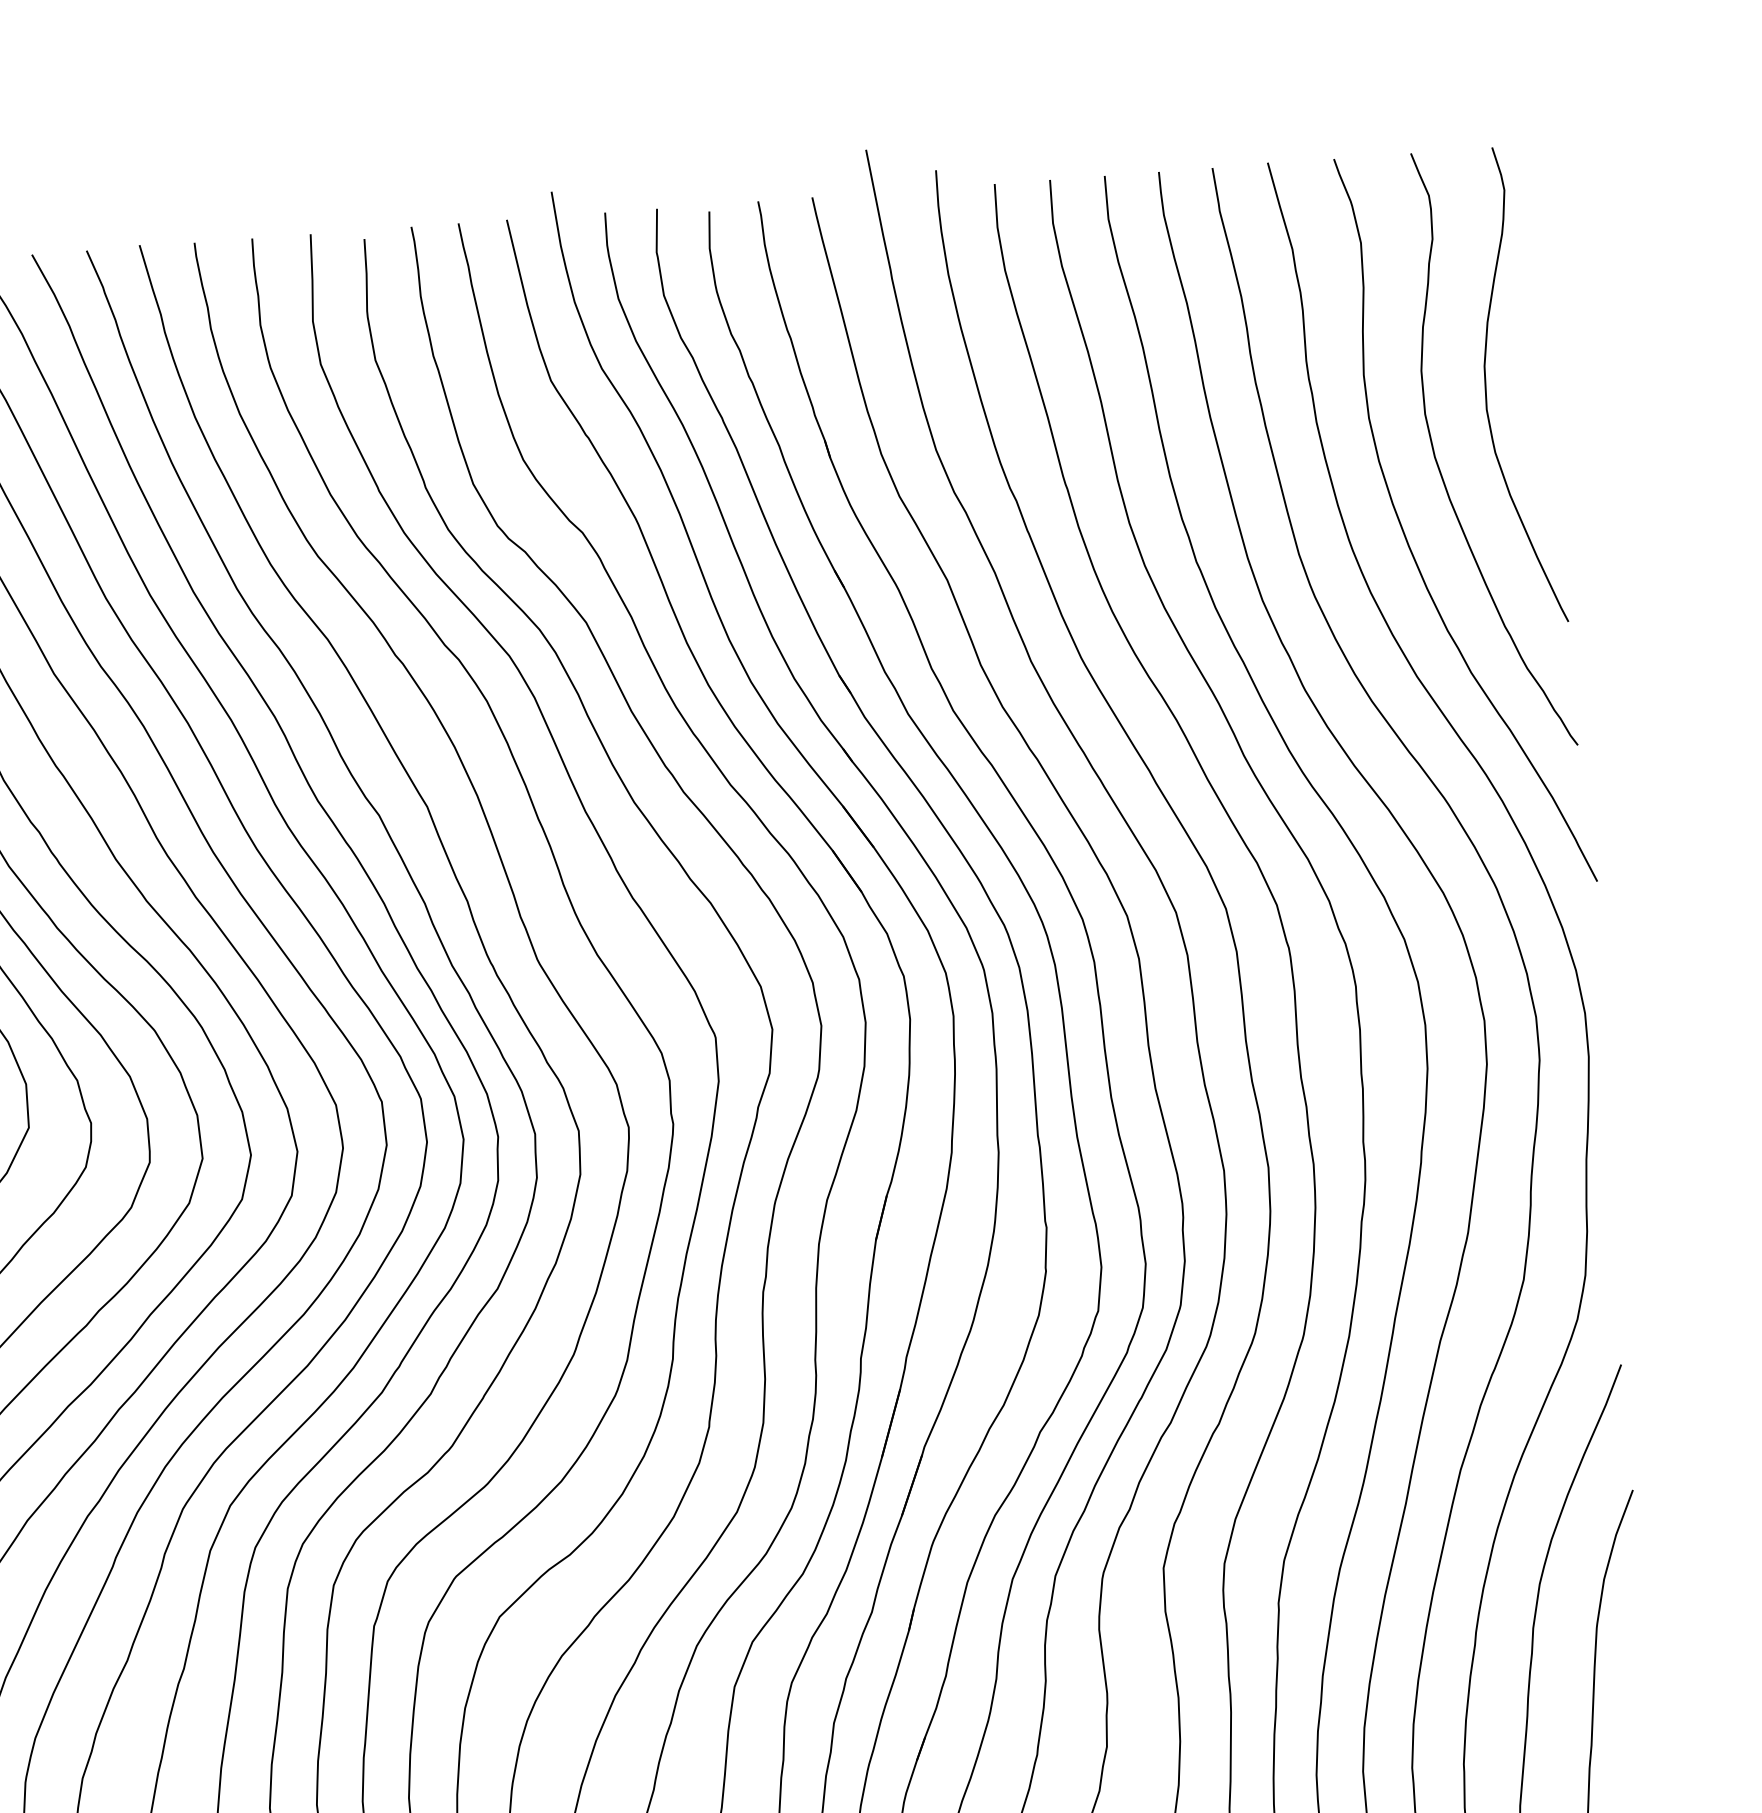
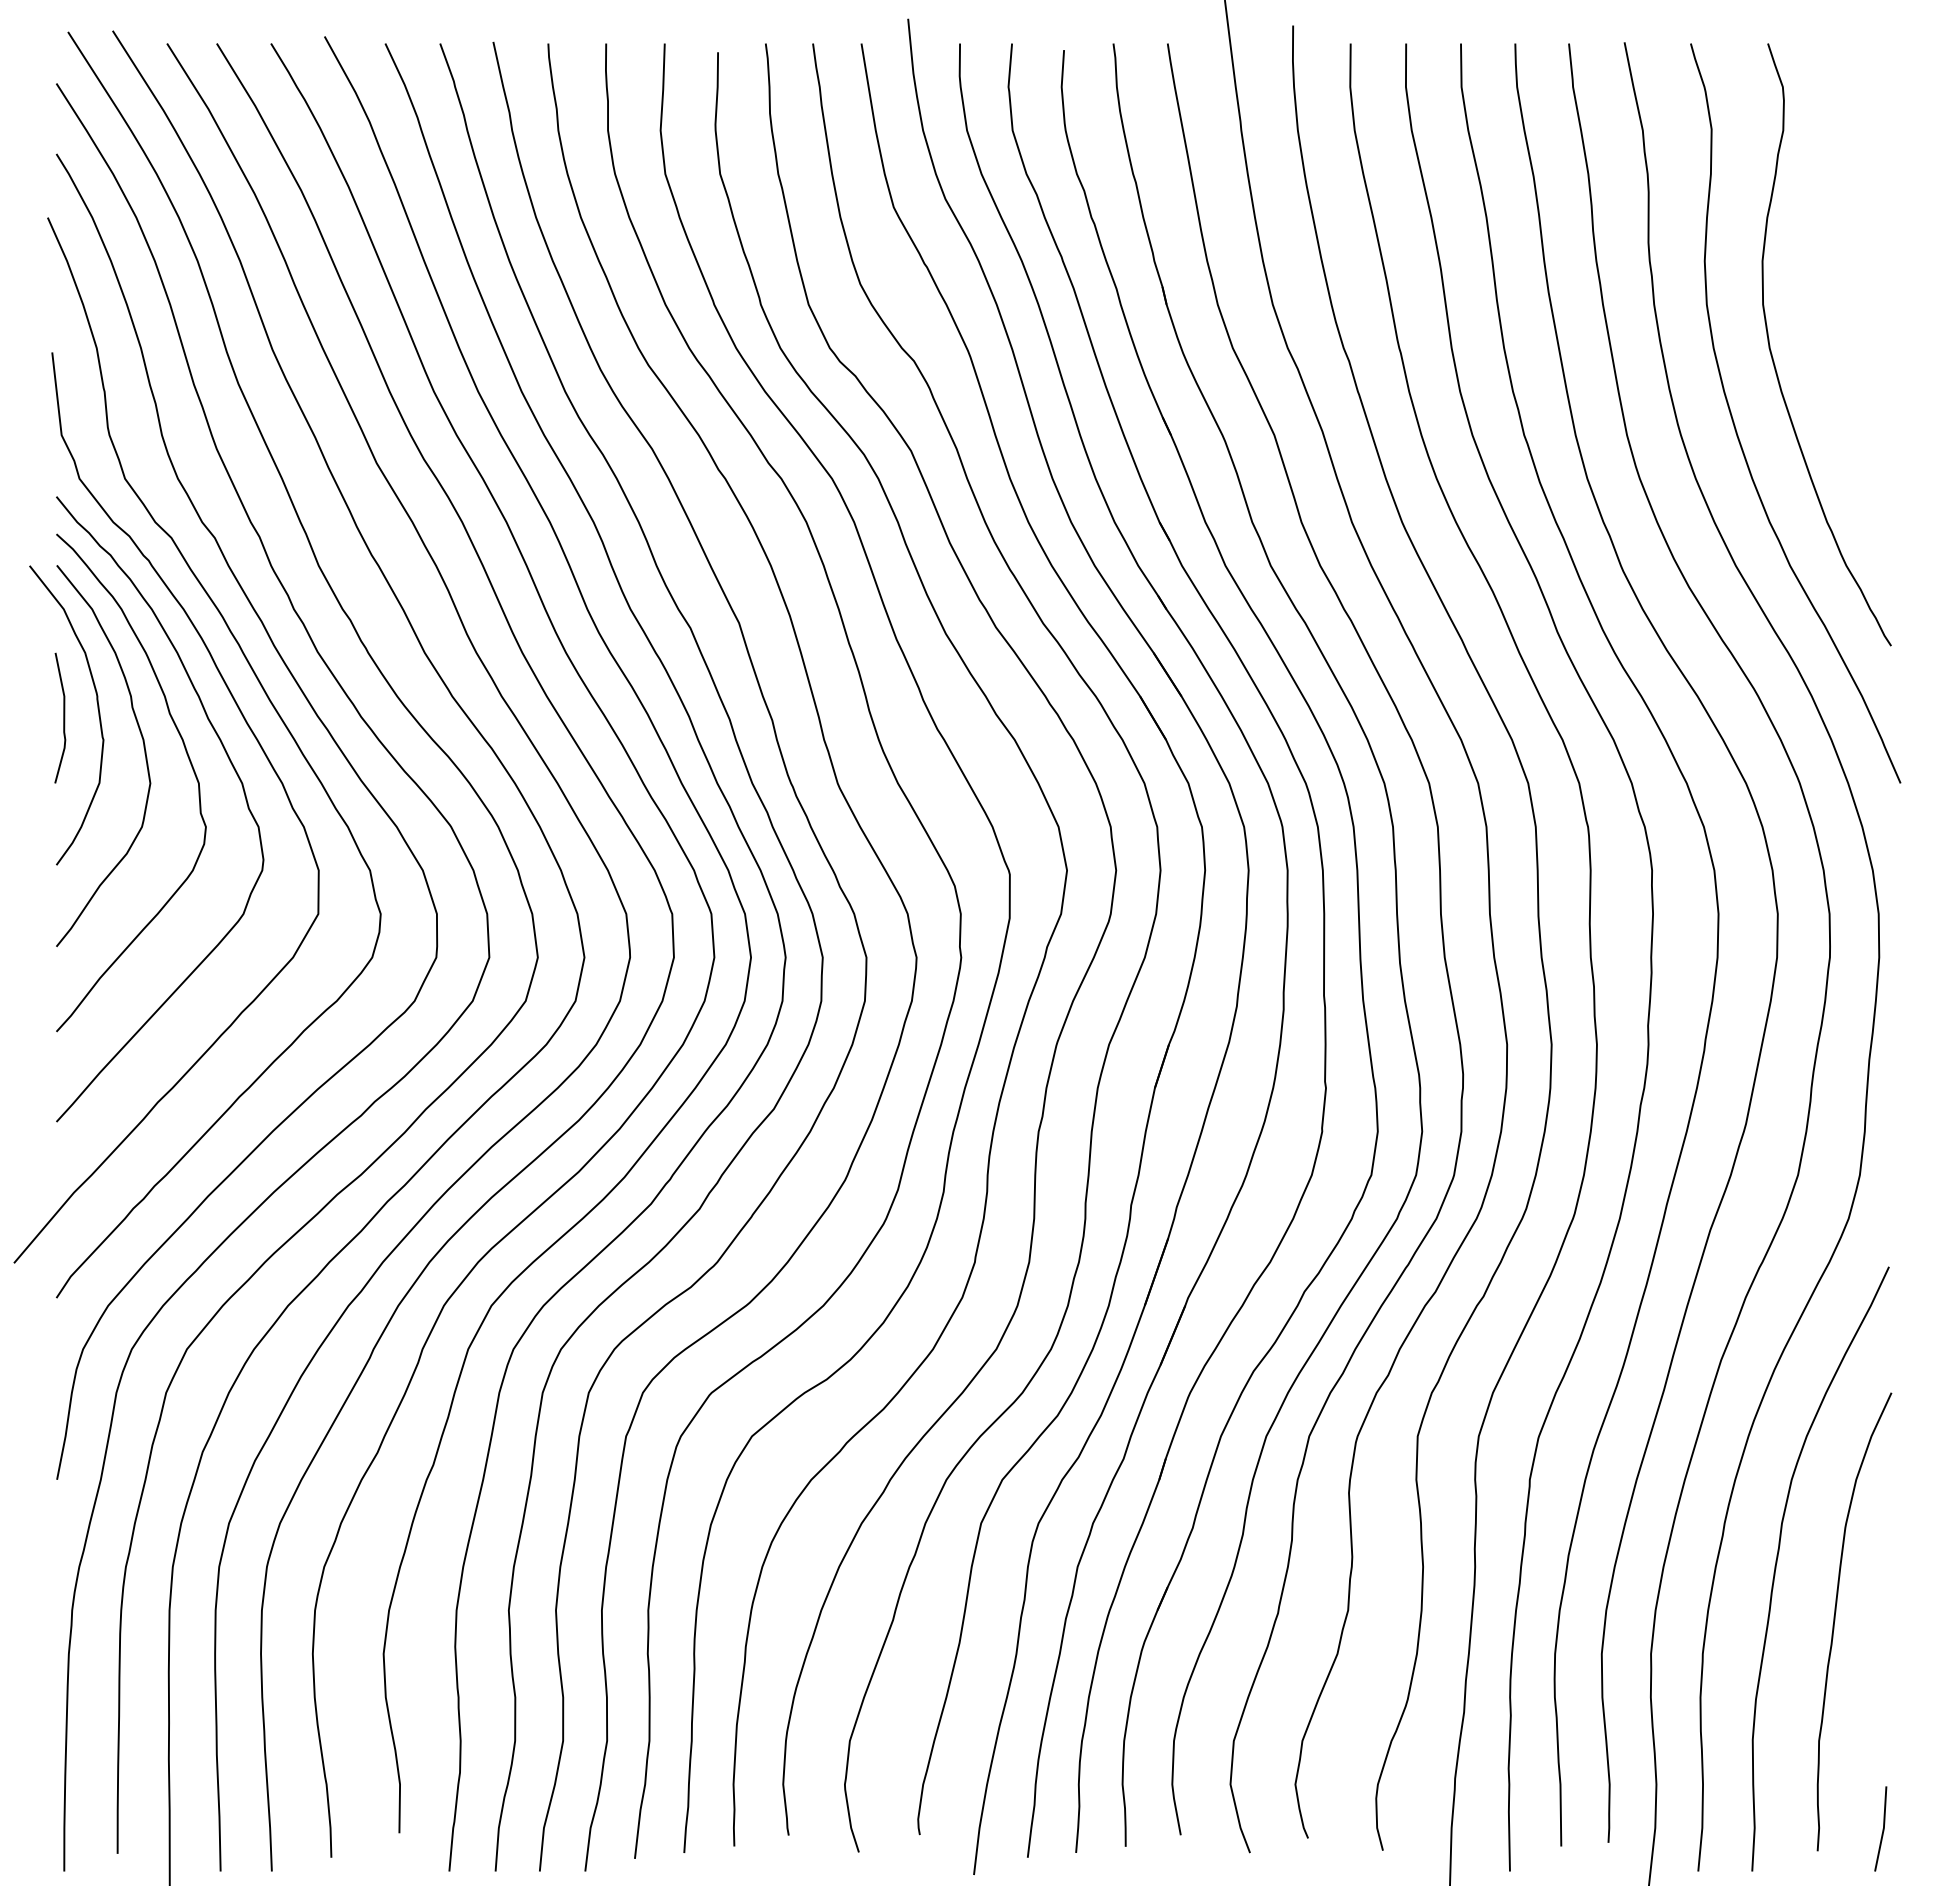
curve: (1486, 387) -> (1826, 282), removed

